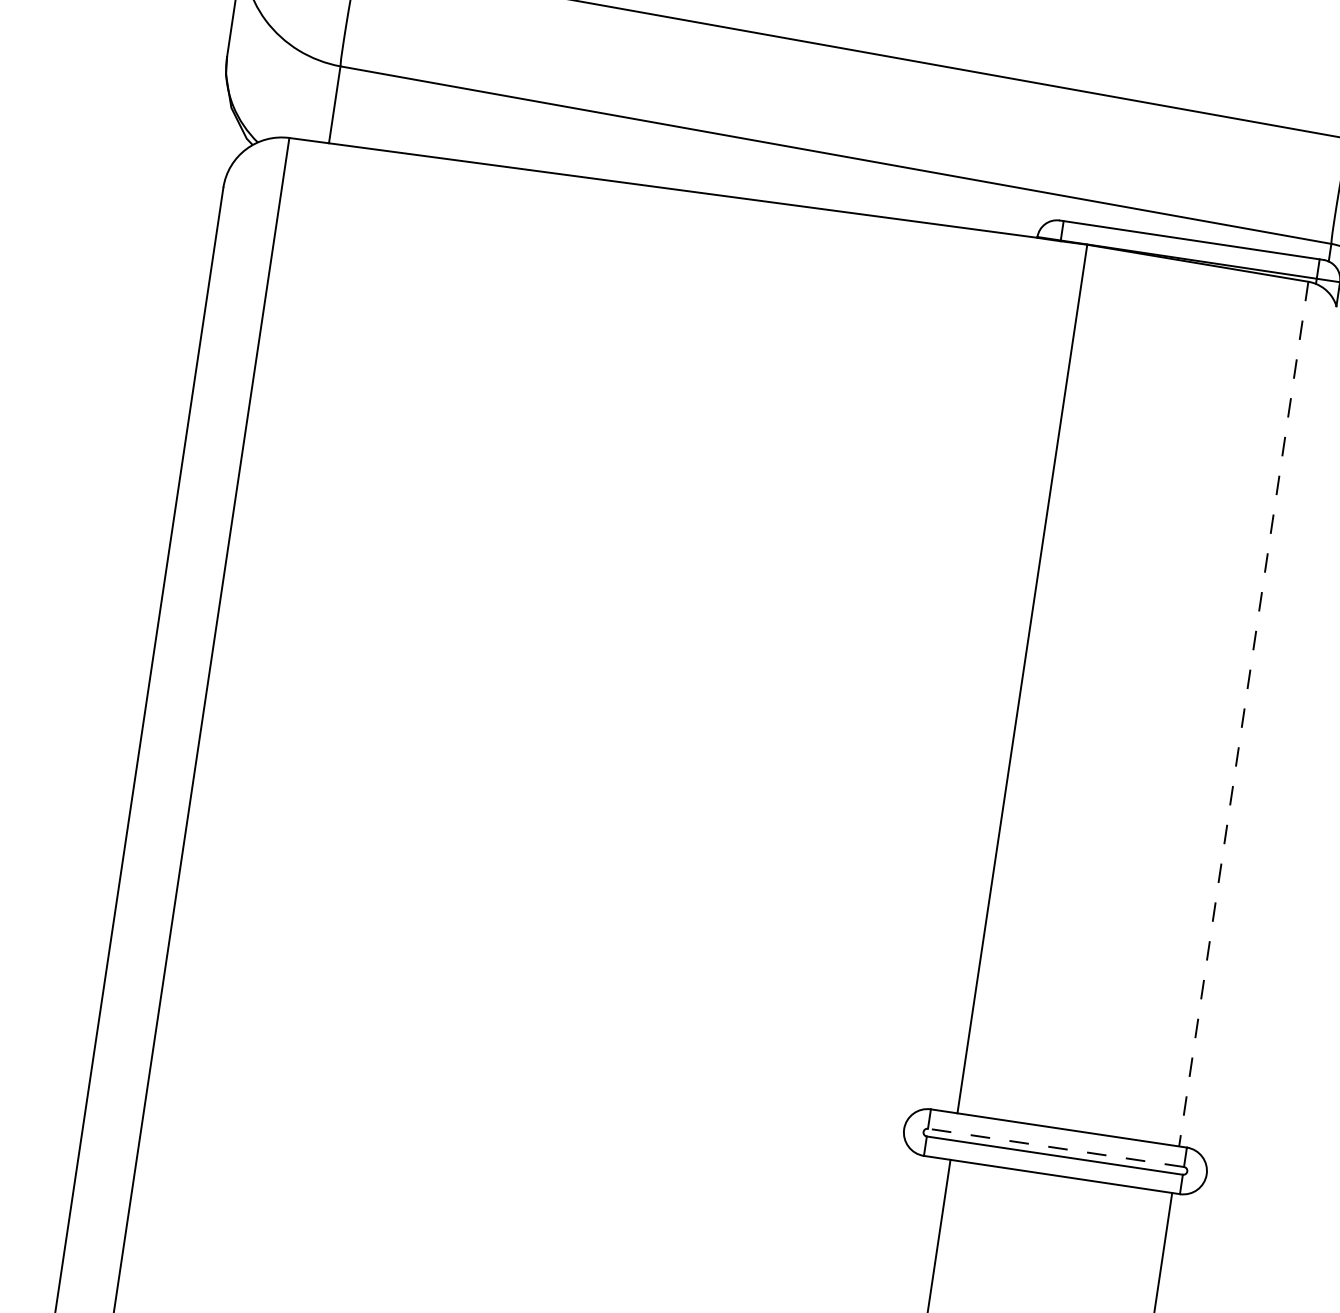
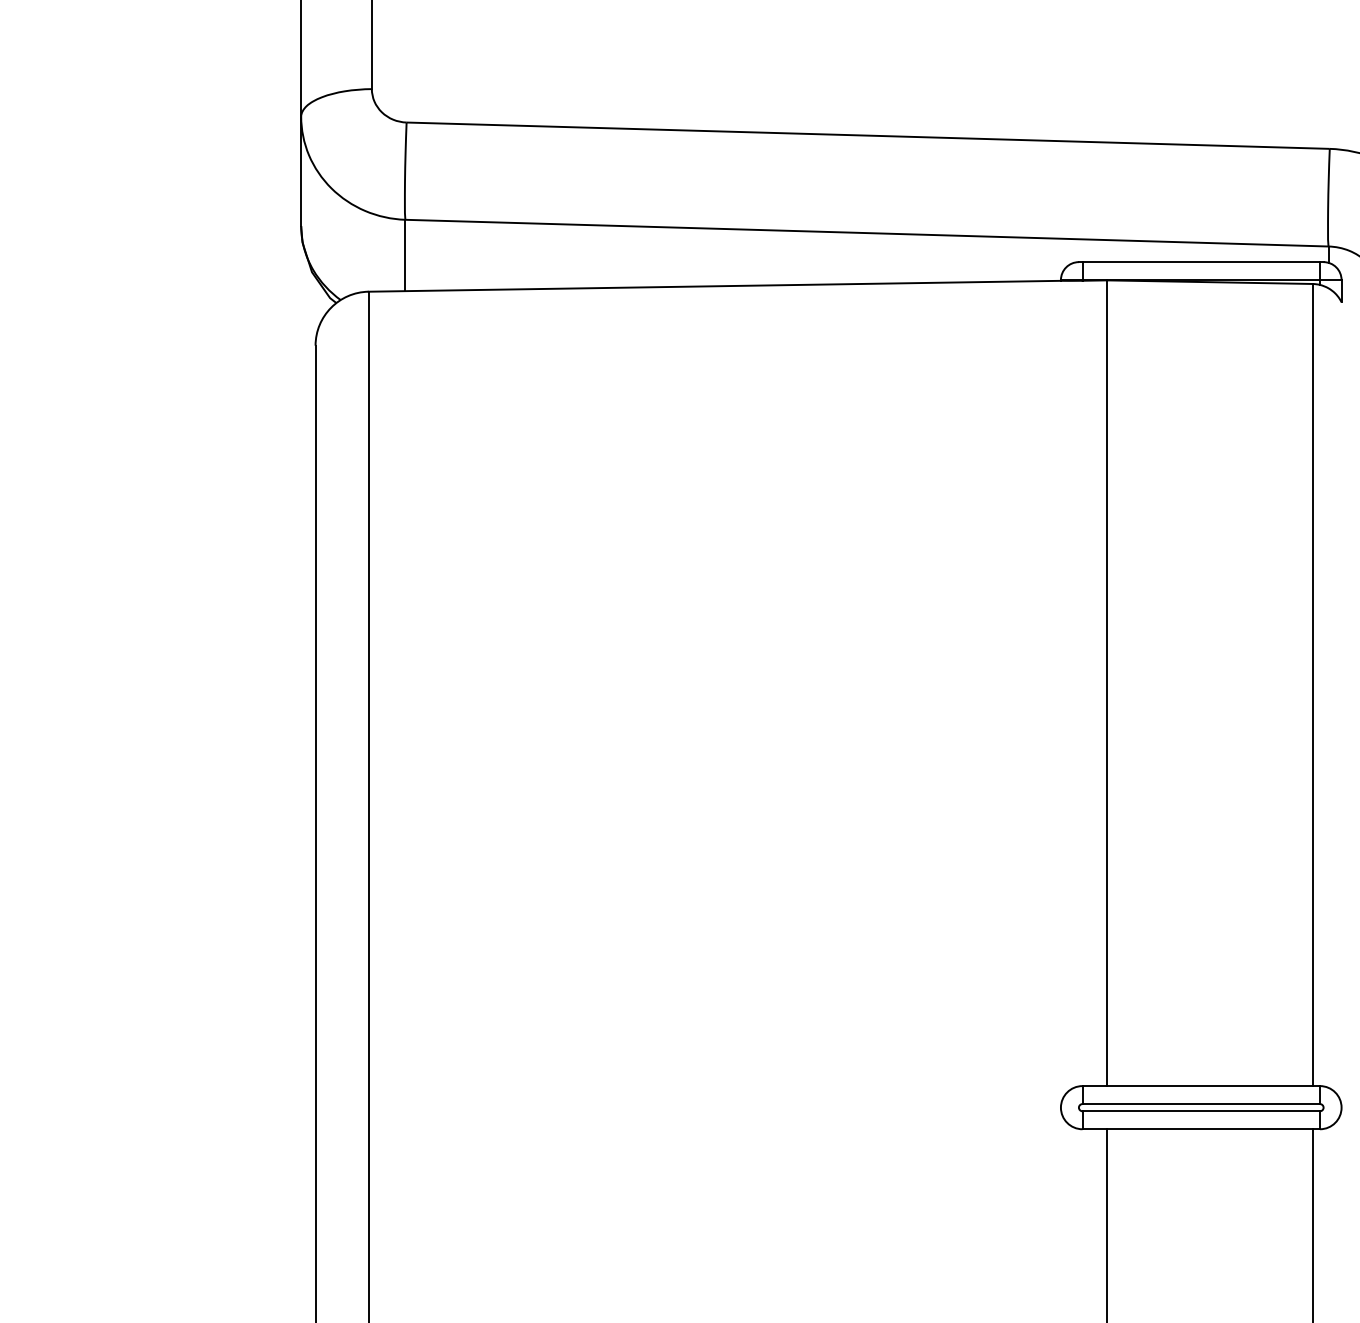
line: (1243, 714) -> (1312, 685), dashed -> solid
line: (1056, 1148) -> (1201, 1104), dashed -> solid

